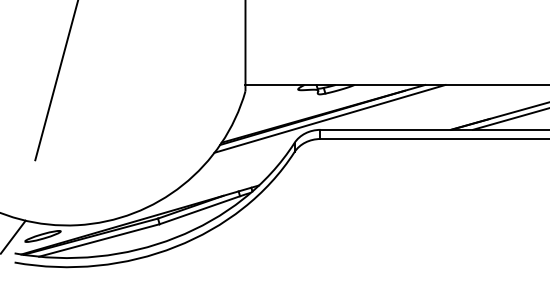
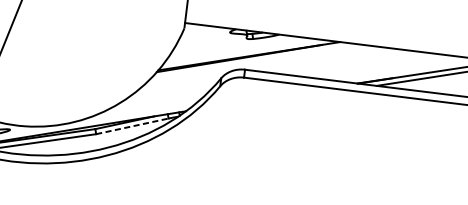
line: (329, 118) -> (254, 60), removed
line: (199, 210) -> (132, 126), solid -> dashed

